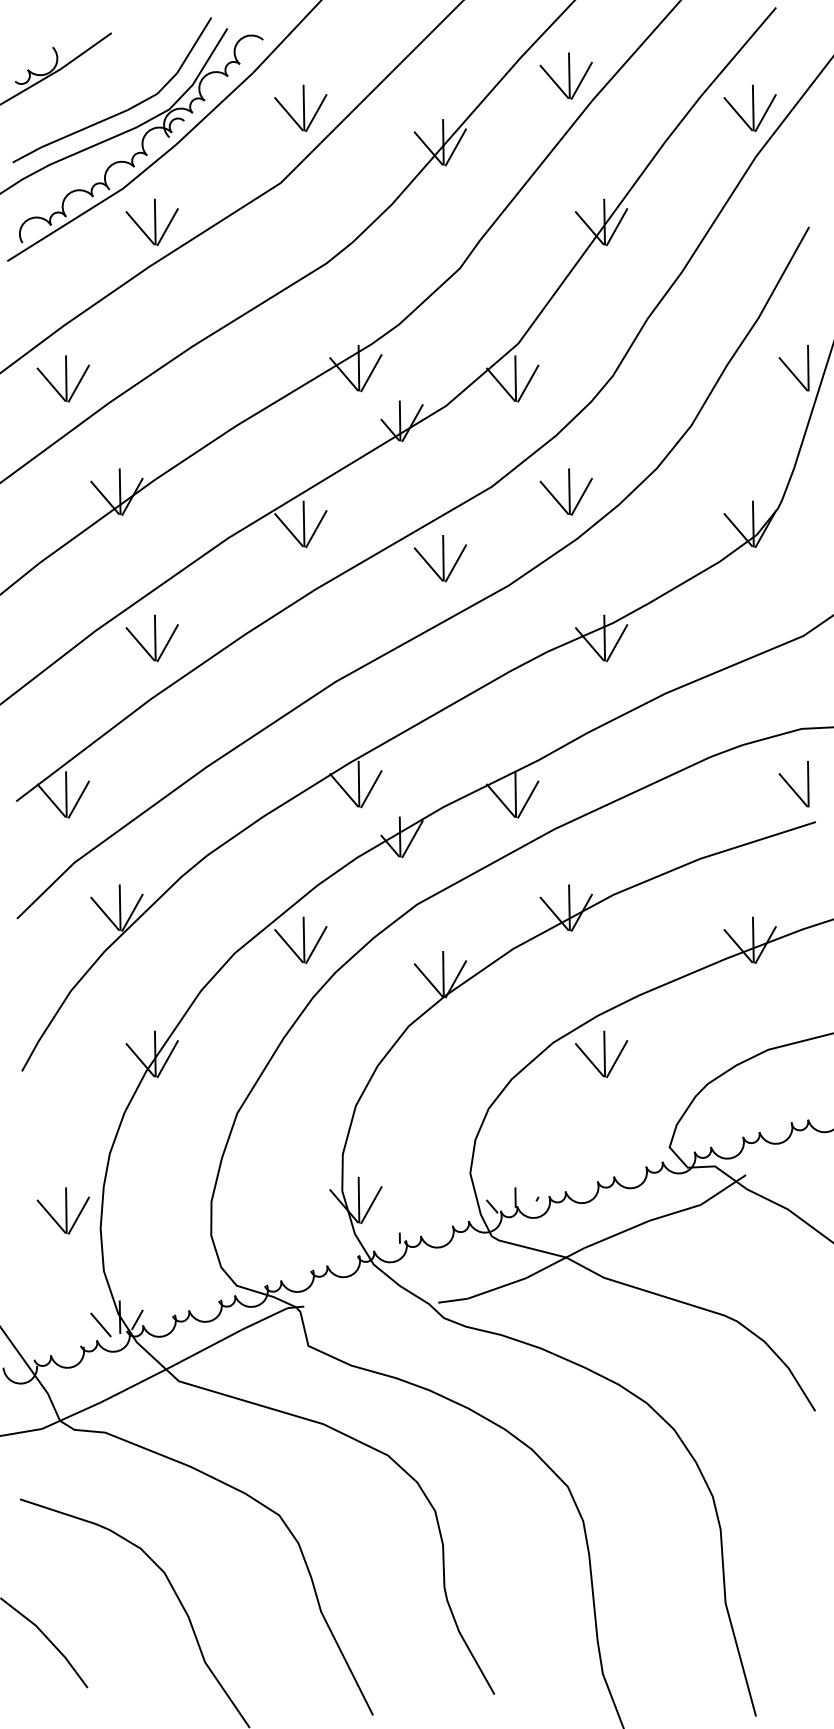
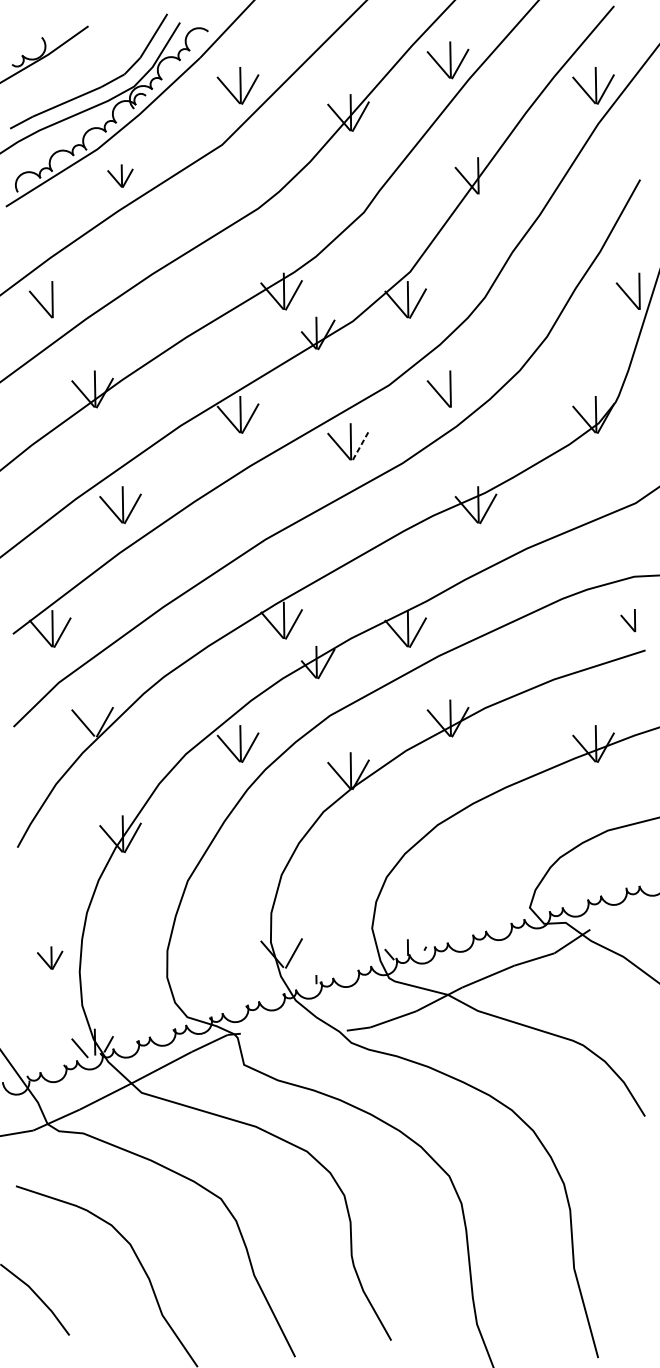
part: (151, 222) -> (119, 176), size x0.6
line: (617, 227) -> (488, 180), removed
line: (78, 383) -> (62, 303), removed
line: (581, 496) -> (460, 392), removed
line: (456, 563) -> (361, 445), solid -> dashed
part: (793, 784) -> (627, 620), size x0.6
line: (119, 907) -> (94, 718), removed
part: (601, 1054) -> (475, 834), removed
line: (358, 1199) -> (283, 949), removed
part: (62, 1210) -> (49, 957), size x0.6

